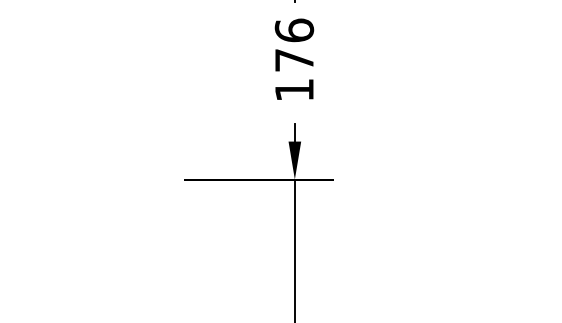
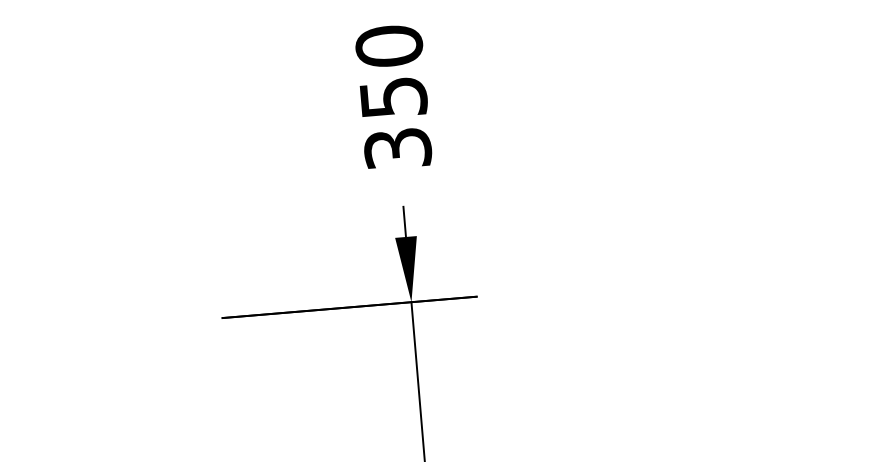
text: (294, 59) -> (393, 96), 176 -> 350

